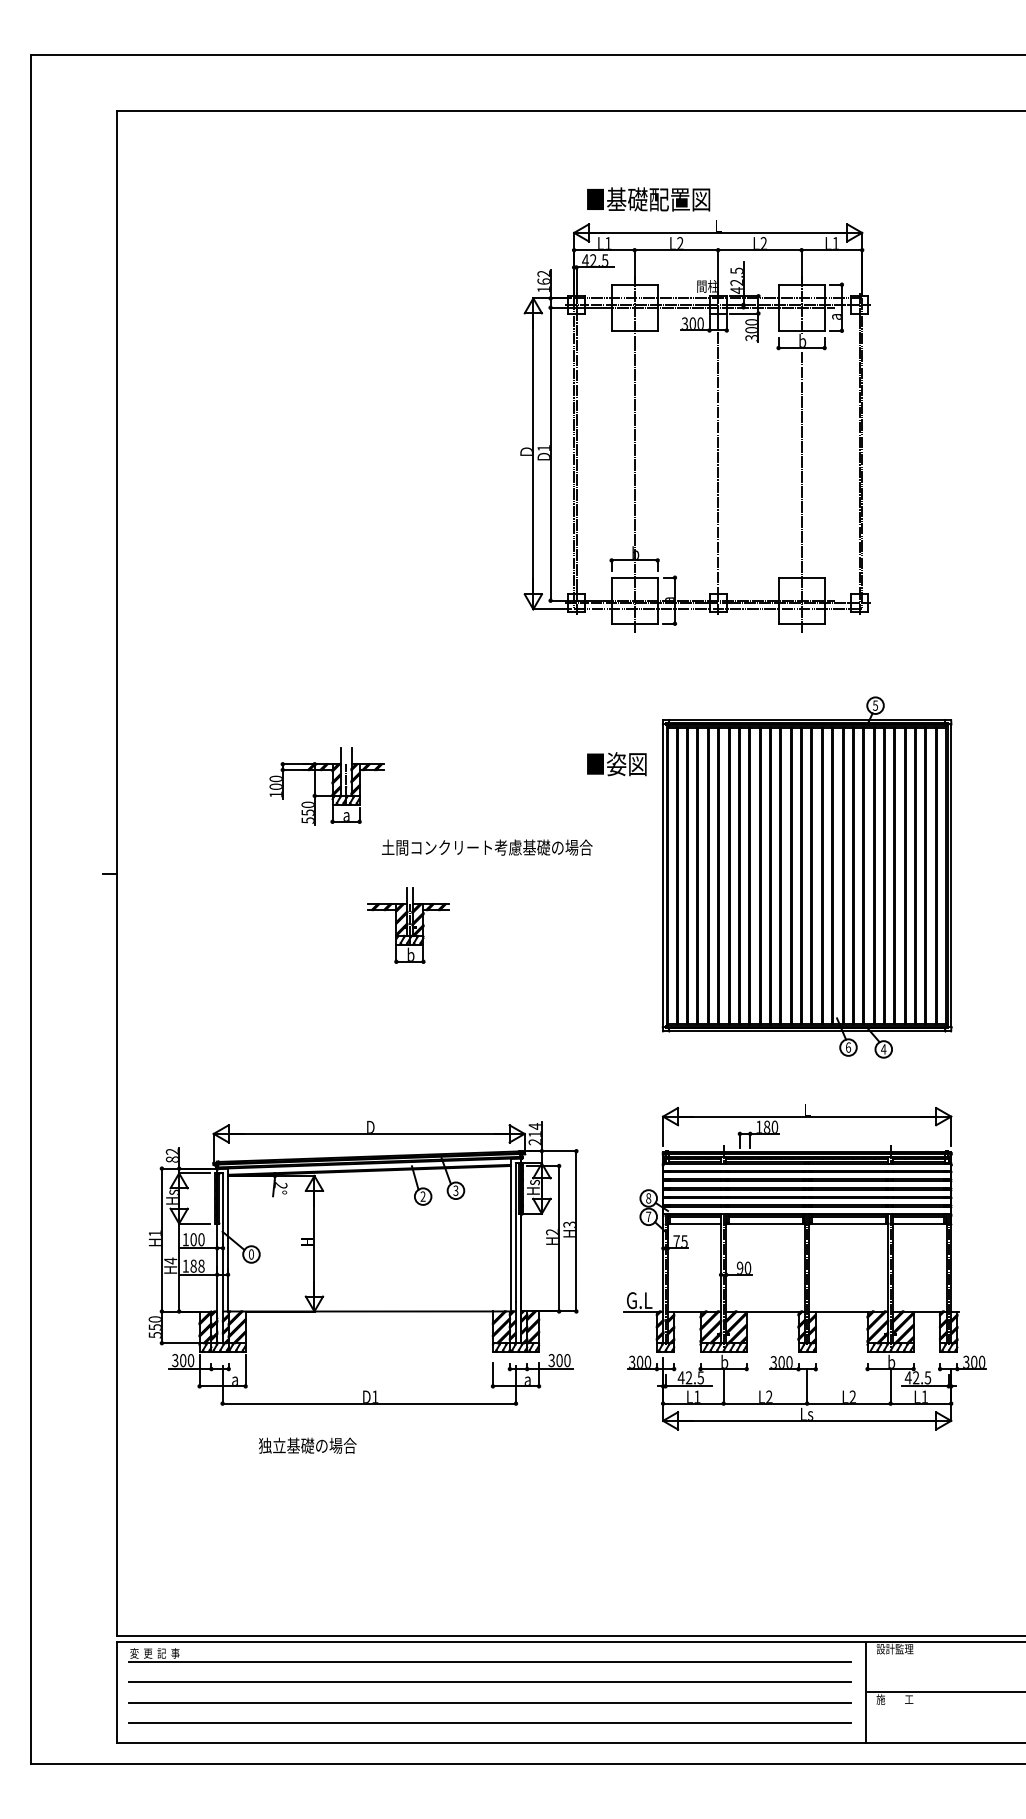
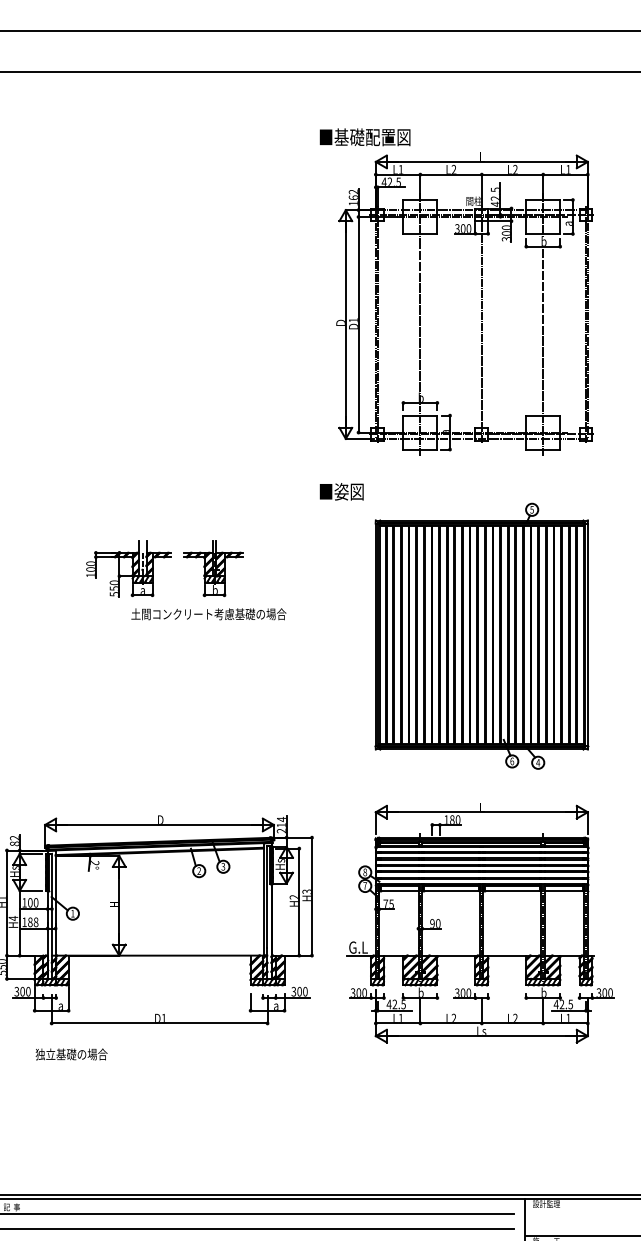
part: (717, 426) -> (481, 304), moved
text: (616, 764) -> (341, 492), moved
text: (486, 847) -> (208, 614), moved
part: (408, 925) -> (213, 568), moved
text: (251, 1254) -> (72, 913), 0 -> 1
text: (307, 1445) -> (71, 1054), moved

